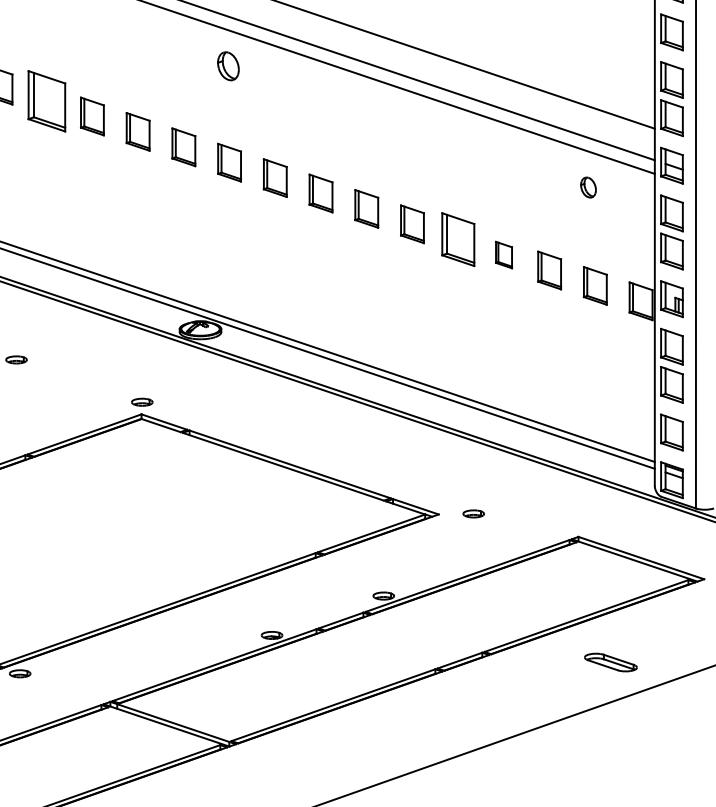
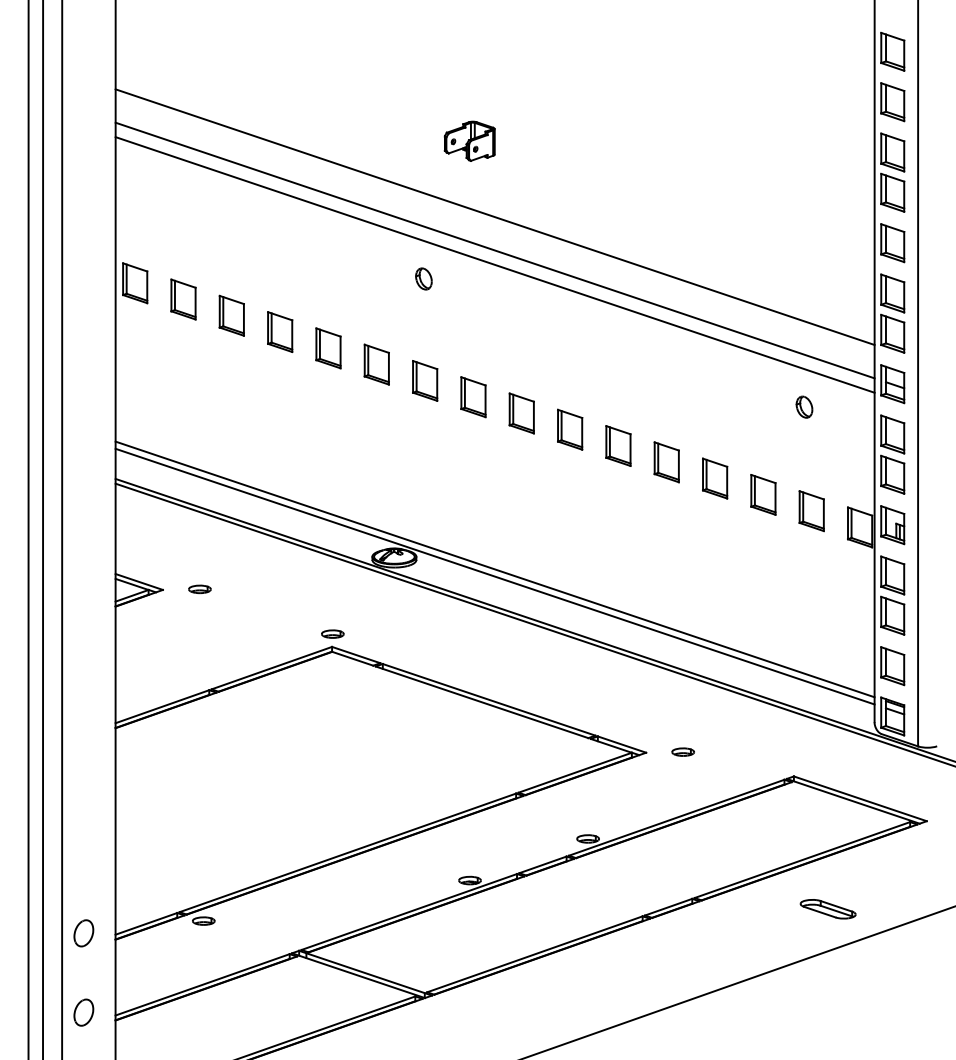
part: (228, 65) -> (423, 278), size x0.71
part: (46, 100) -> (231, 315), size x0.62
part: (457, 239) -> (666, 462), size x0.71
part: (504, 255) -> (715, 478), size x1.43

